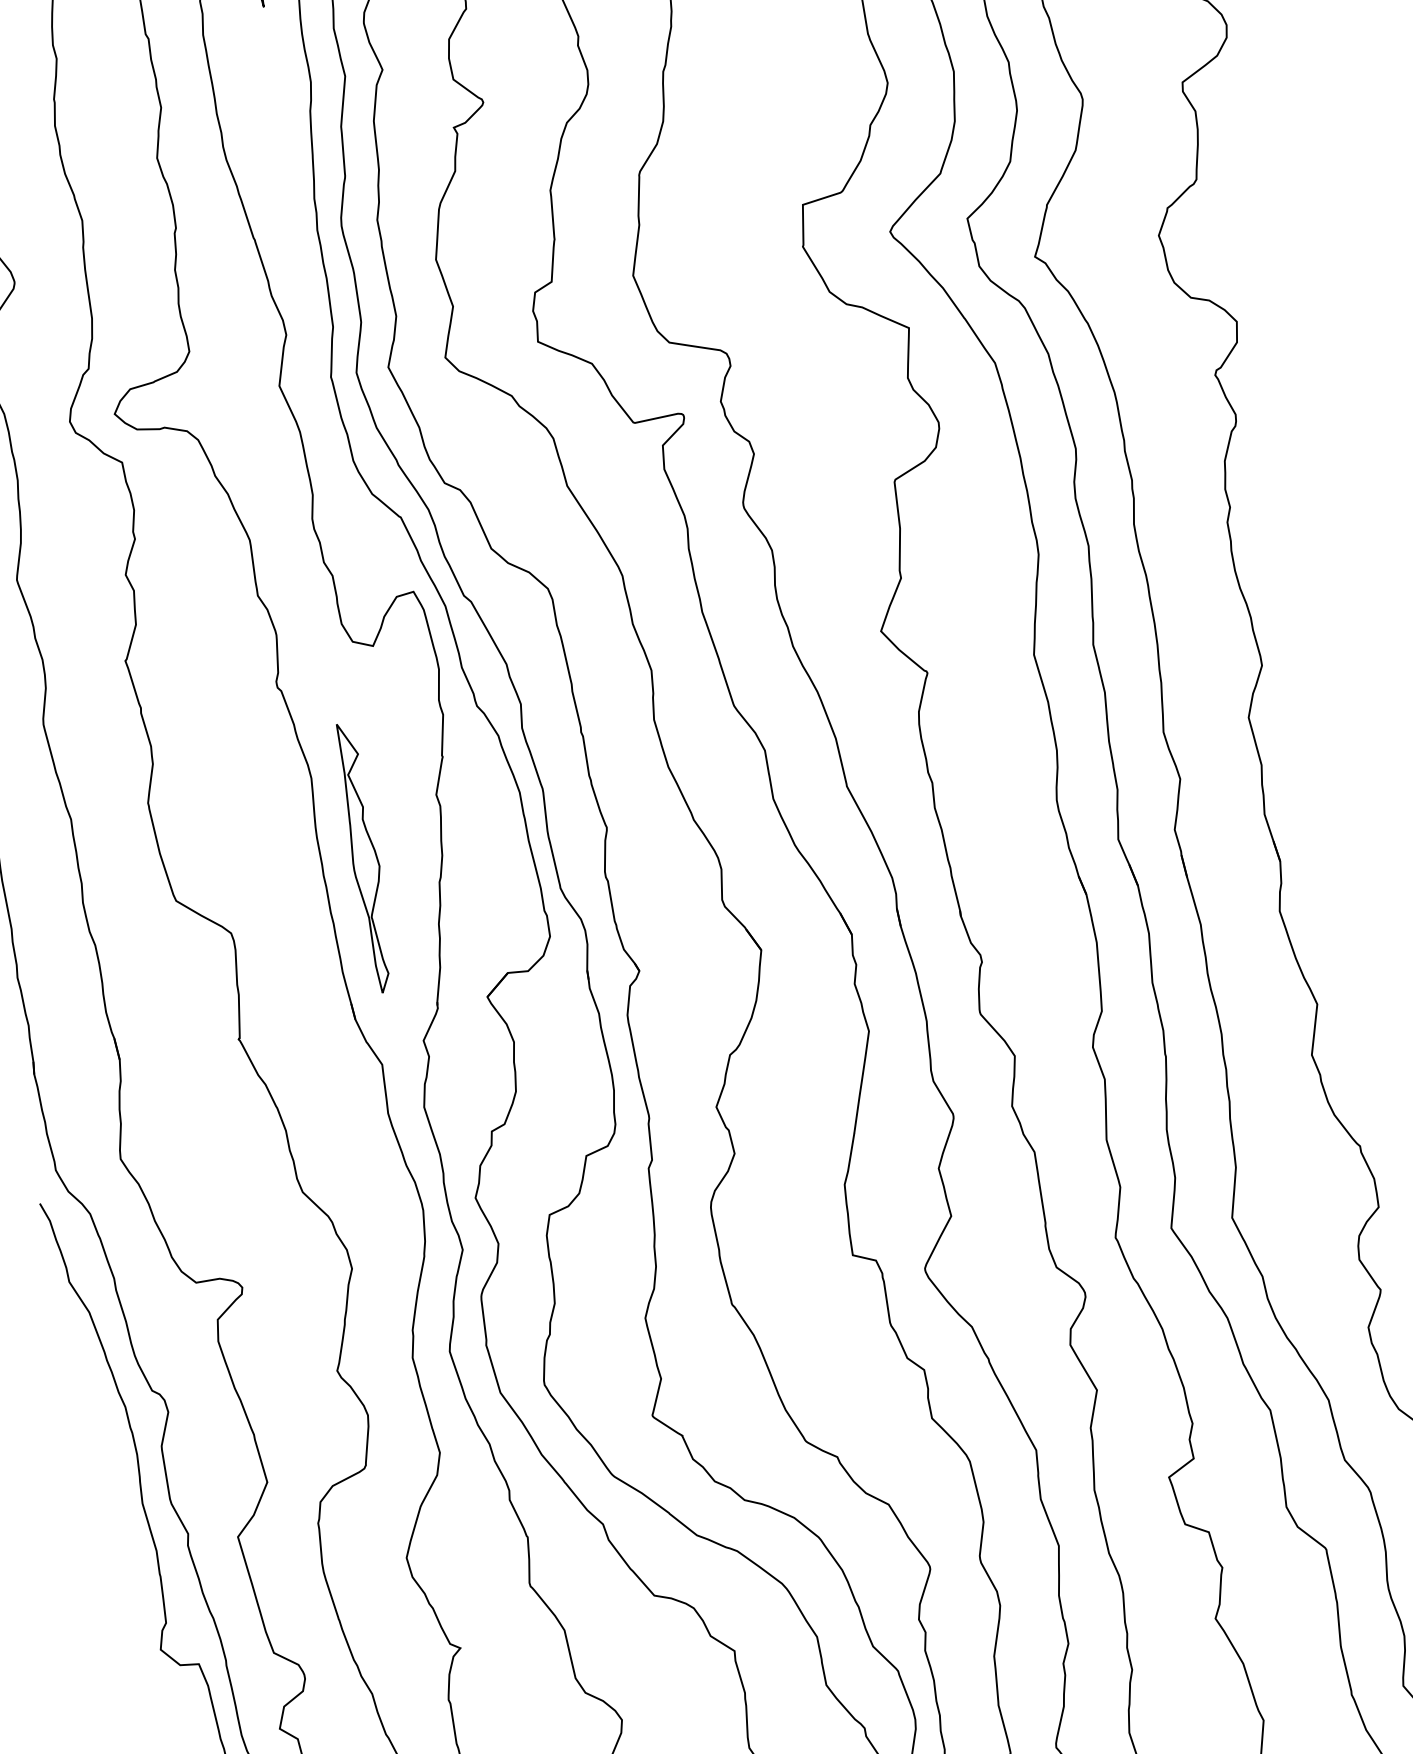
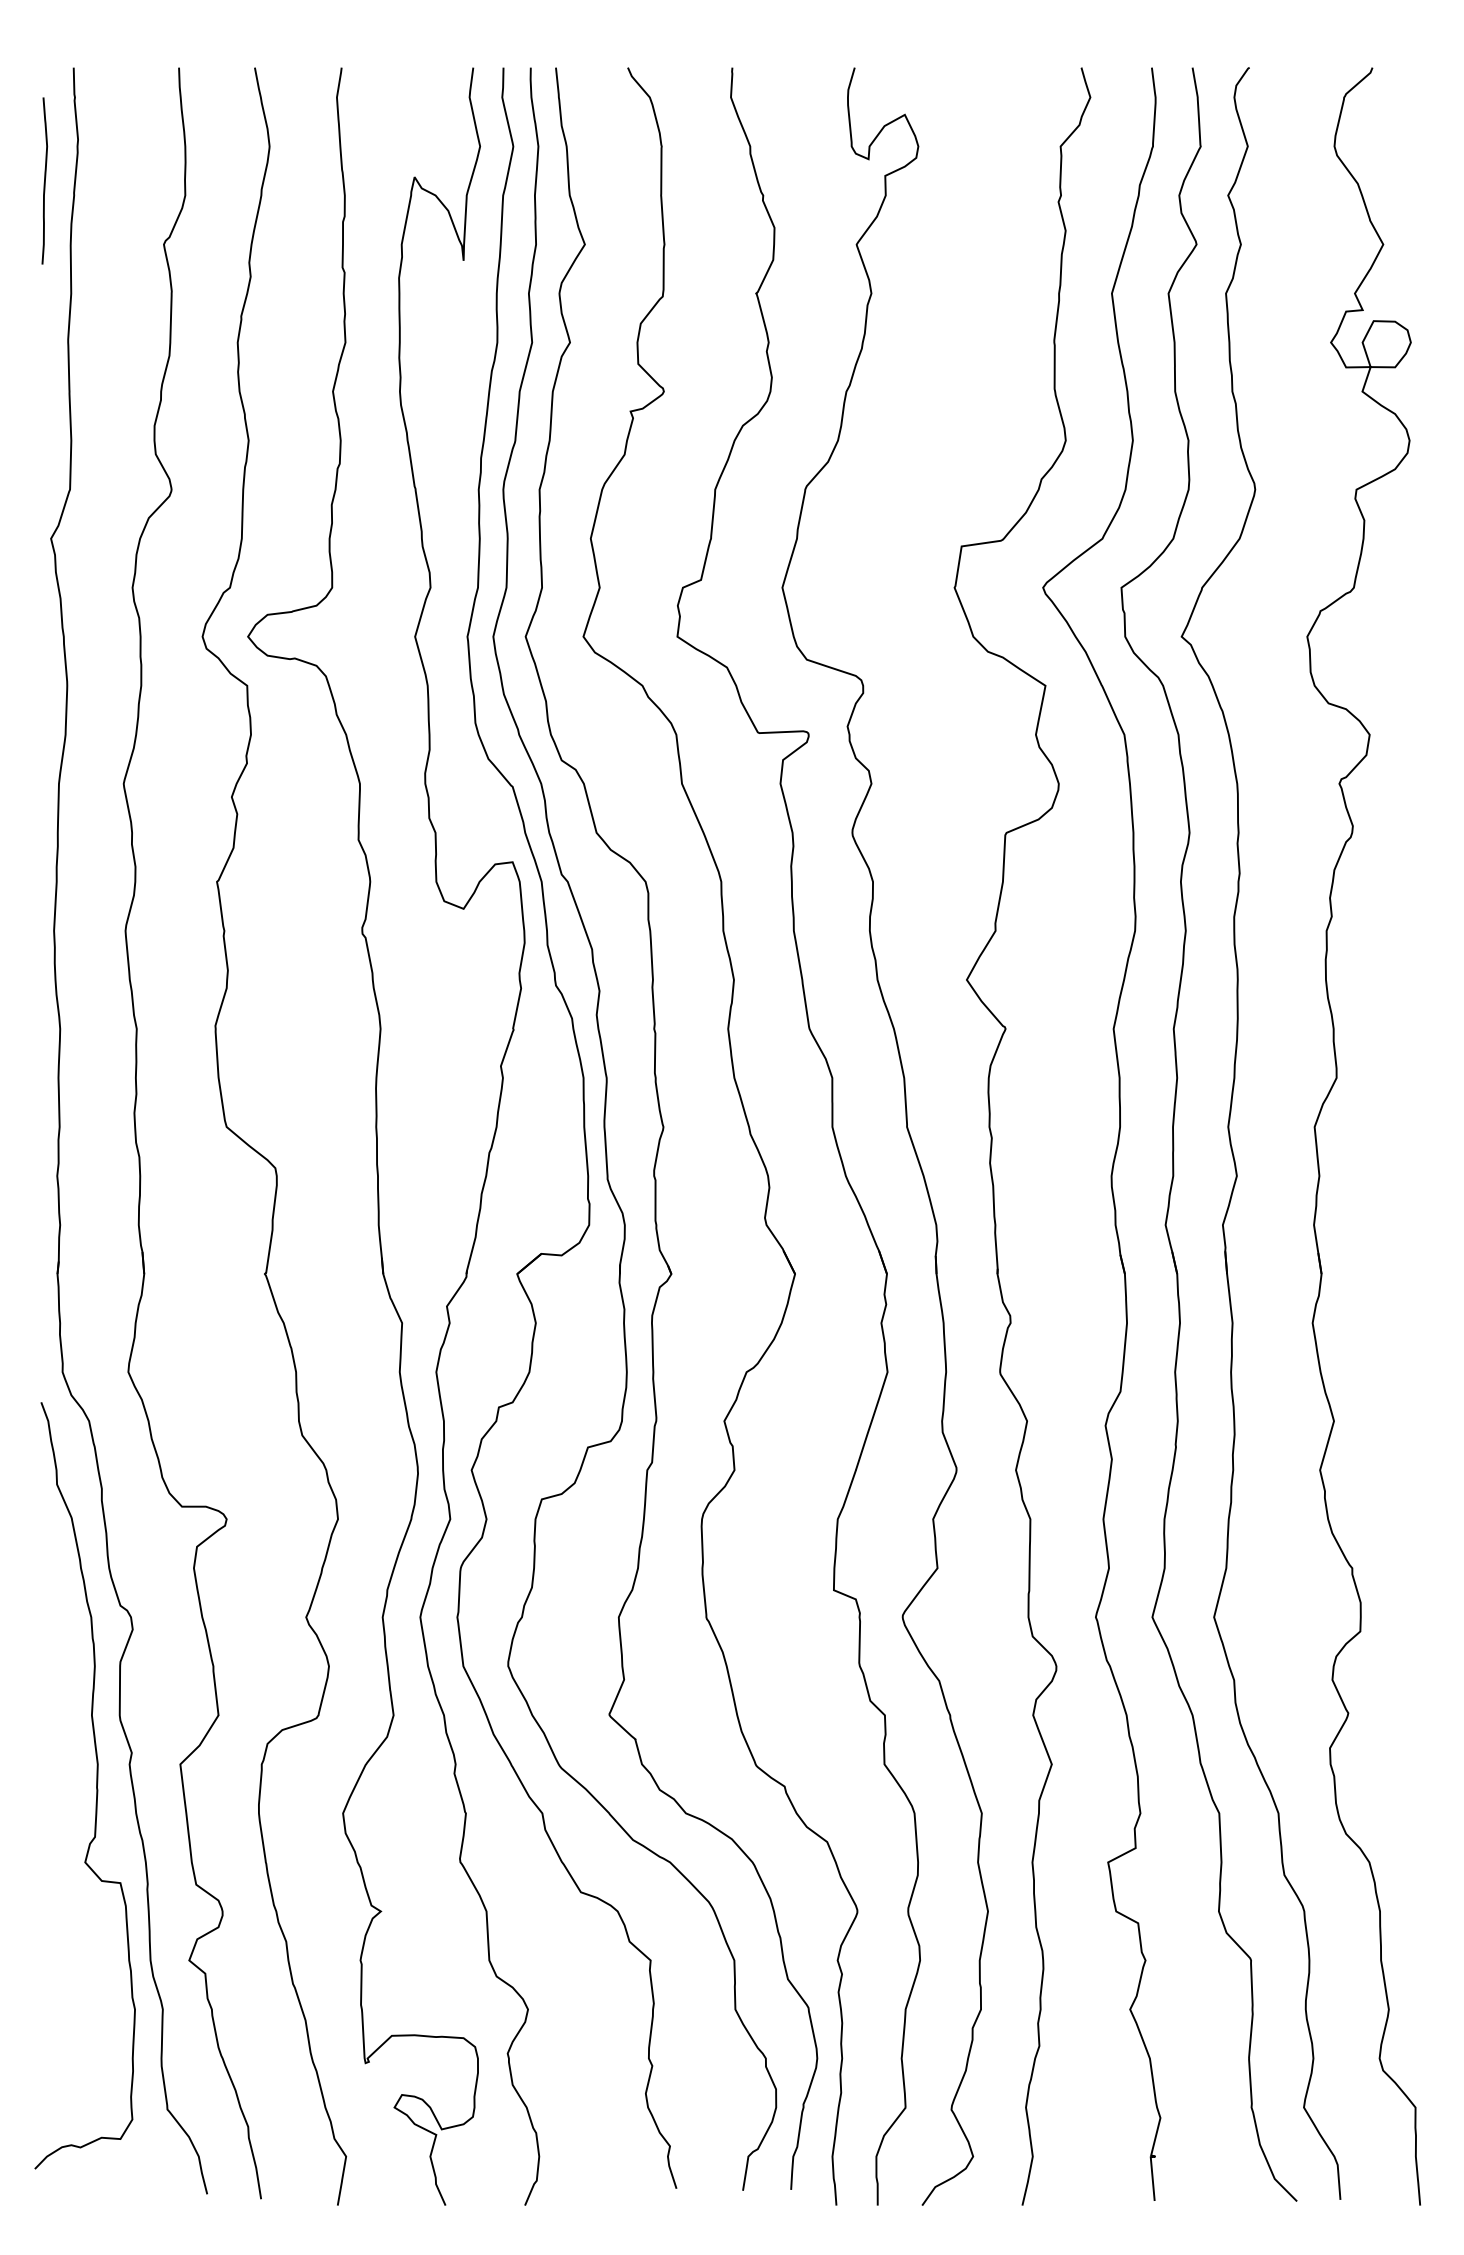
part: (364, 857) -> (419, 1115), removed

